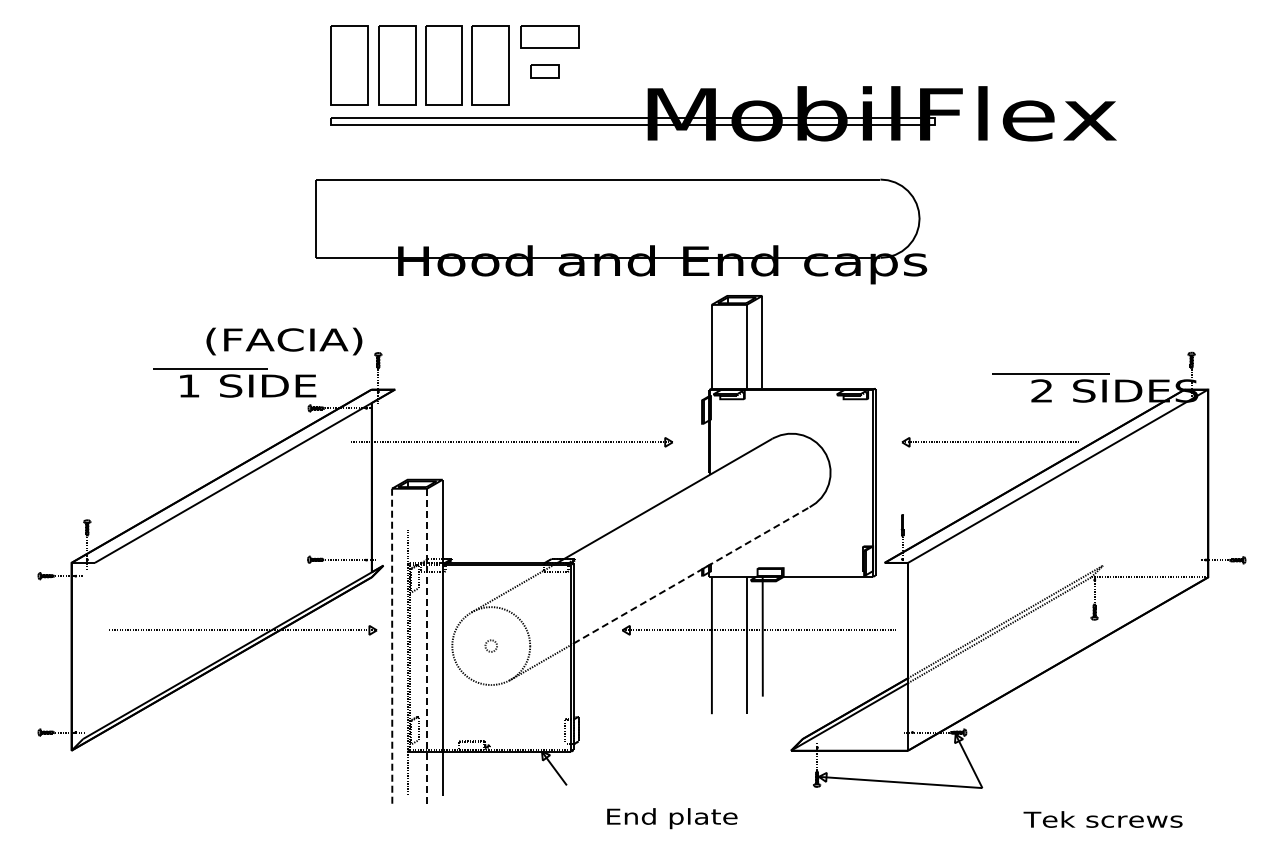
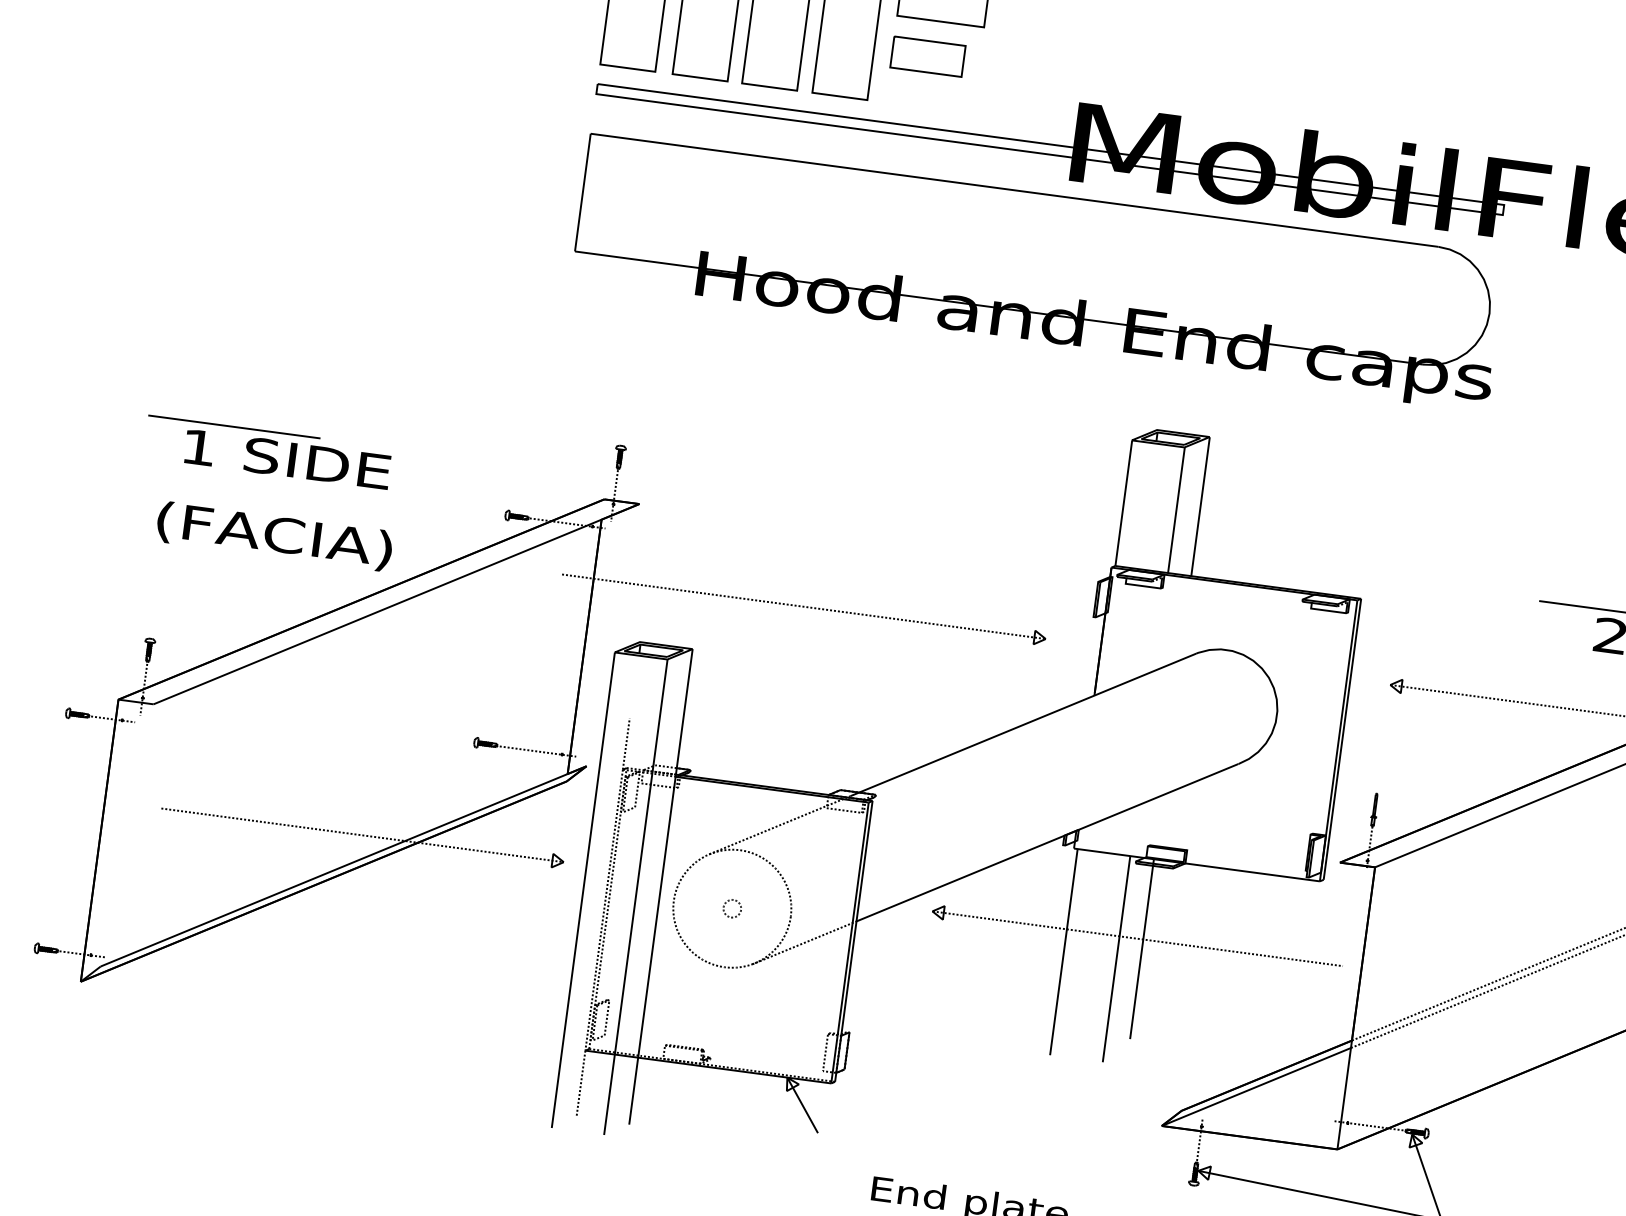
part: (544, 71) -> (927, 56), size x1.67
part: (621, 231) -> (1039, 273), moved
text: (284, 341) -> (274, 536), moved
part: (234, 382) -> (267, 451), moved
line: (692, 575) -> (1048, 843), dashed -> solid
line: (392, 647) -> (583, 891), dashed -> solid
line: (427, 647) -> (636, 898), dashed -> solid

